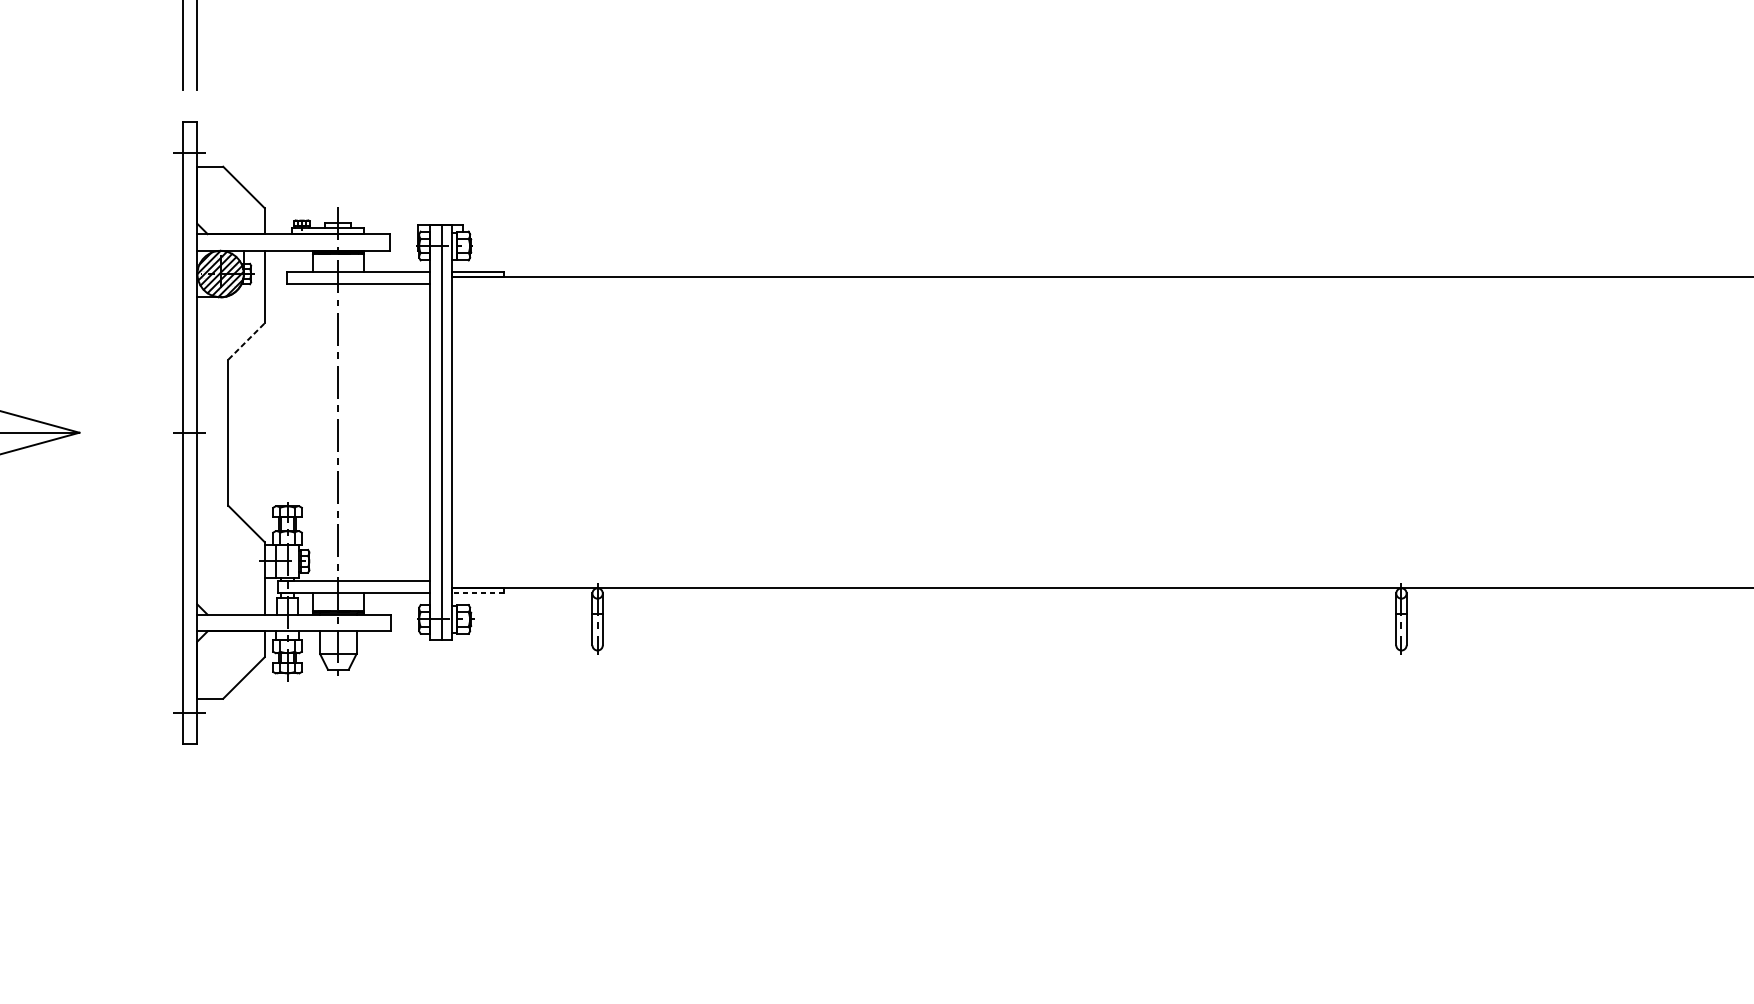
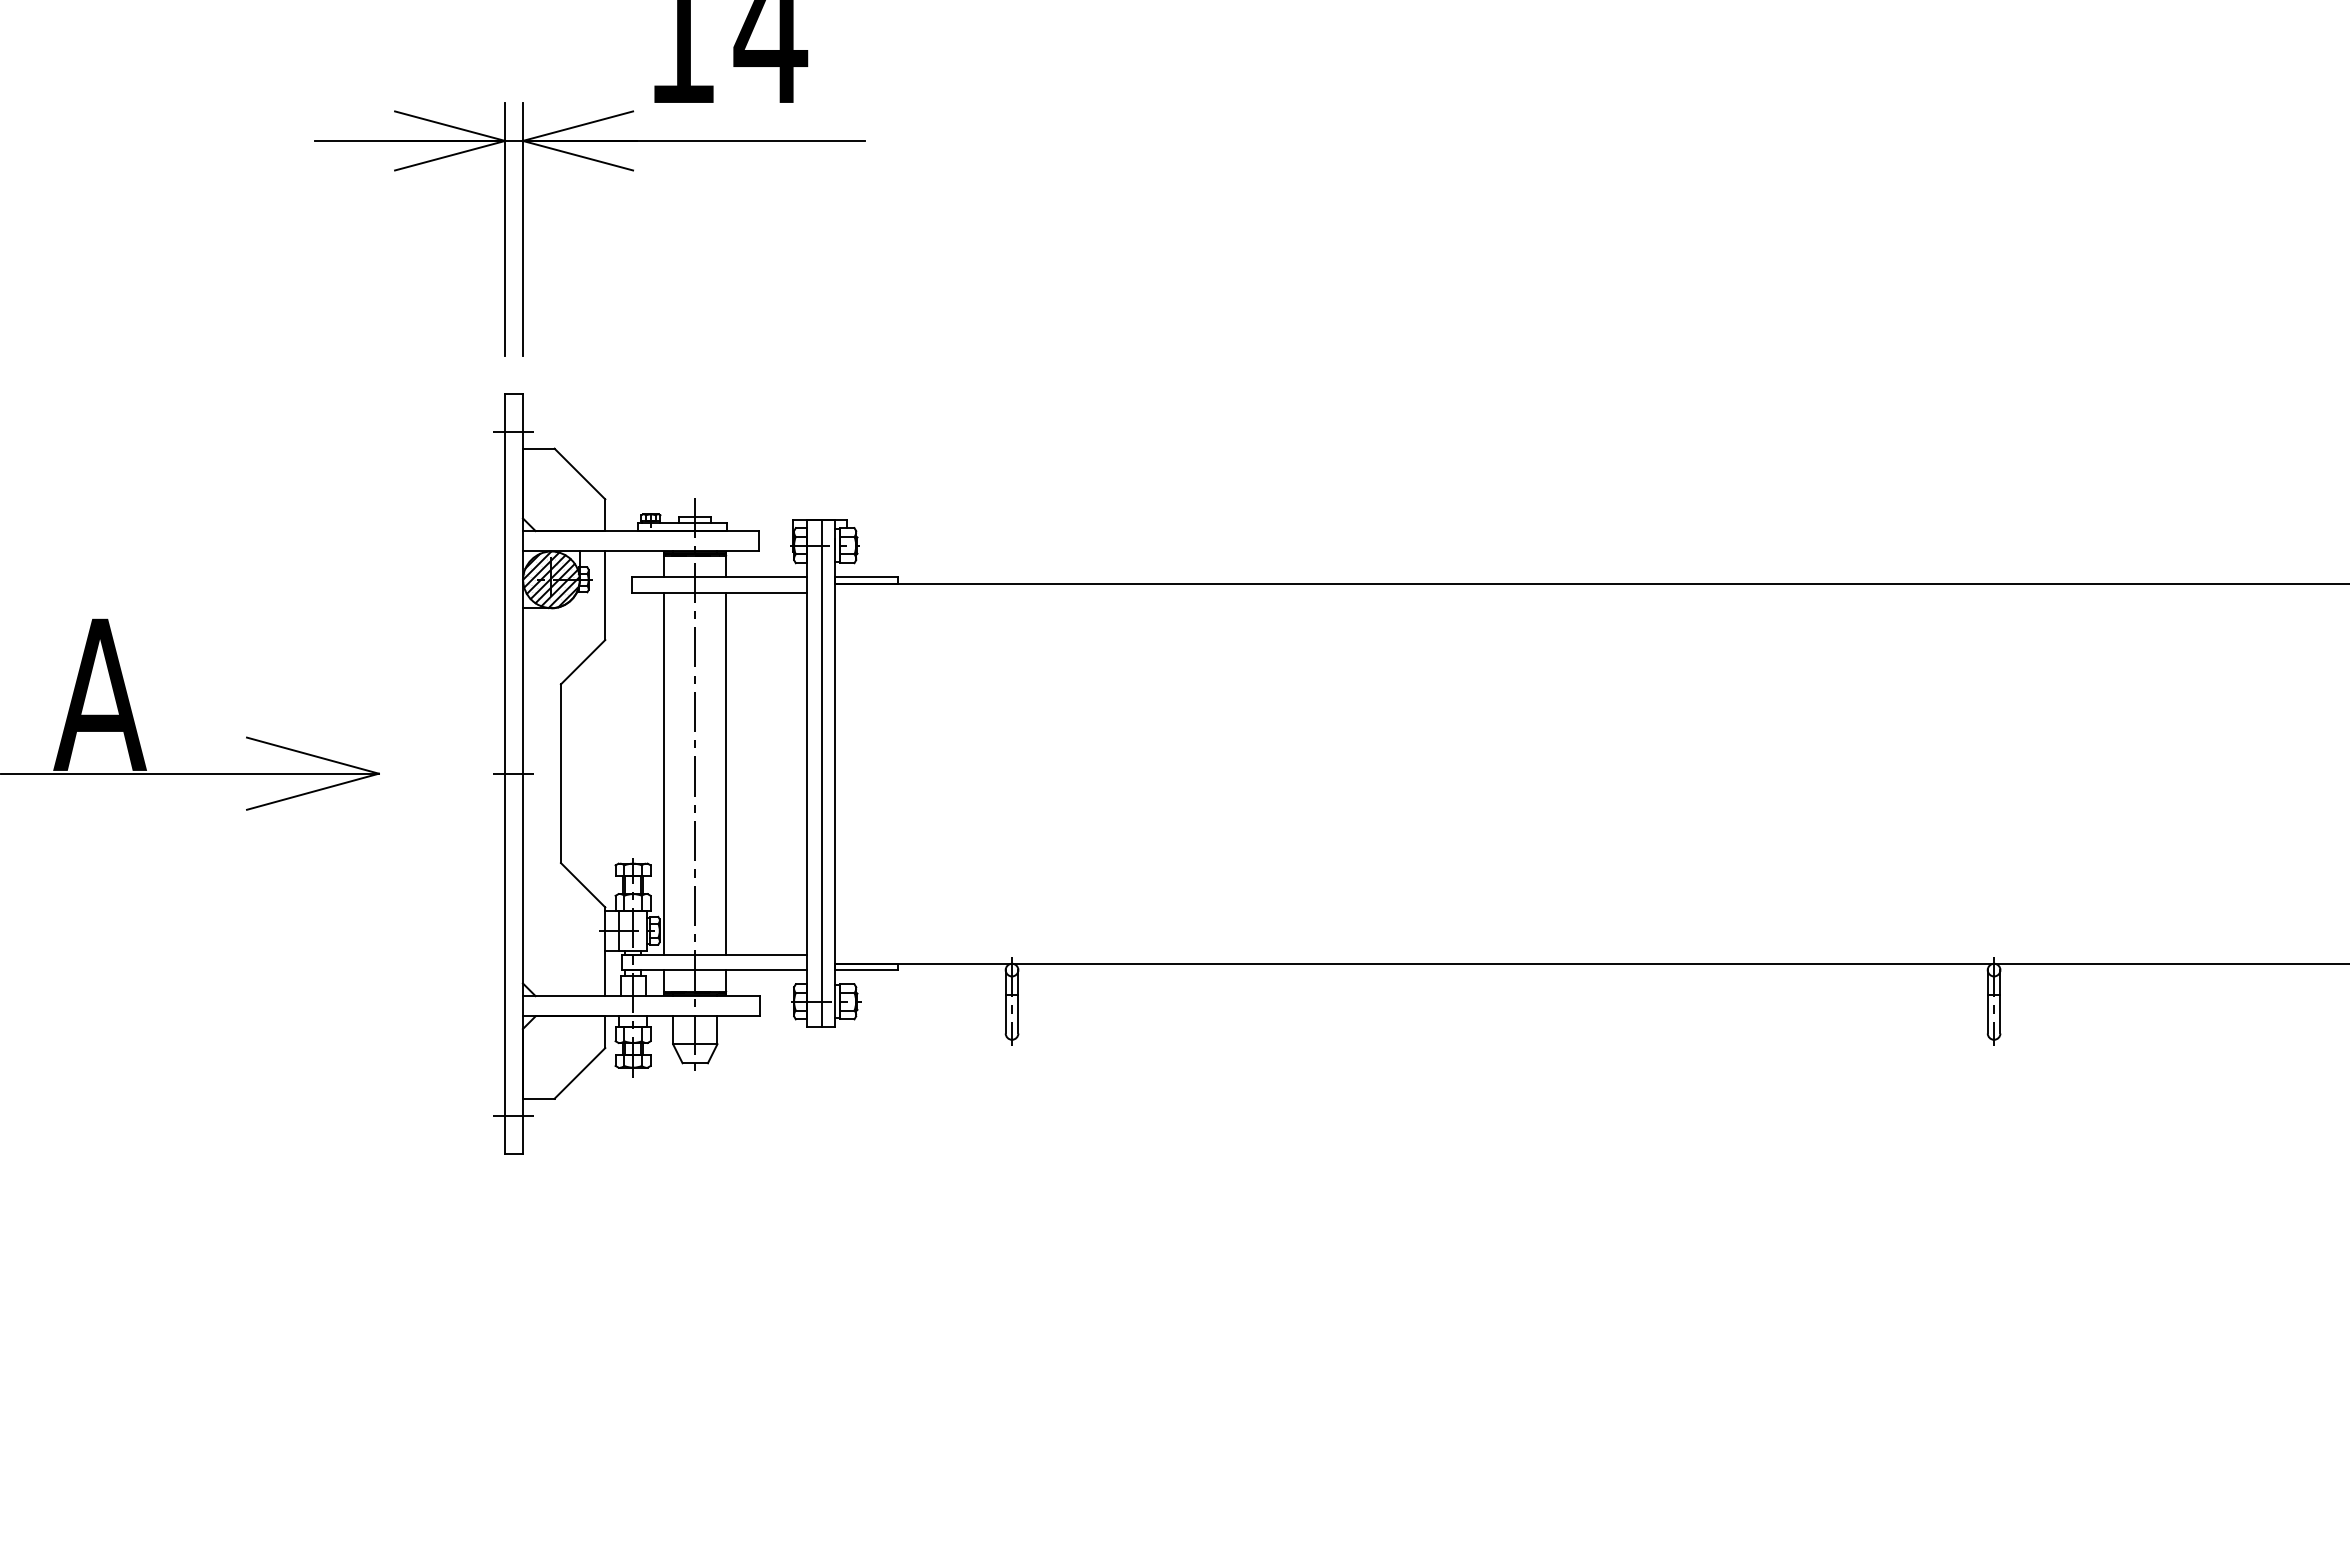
line: (246, 340) -> (583, 661), dashed -> solid
line: (313, 432) -> (664, 773), added
line: (363, 432) -> (726, 773), added
line: (478, 593) -> (866, 970), dashed -> solid

